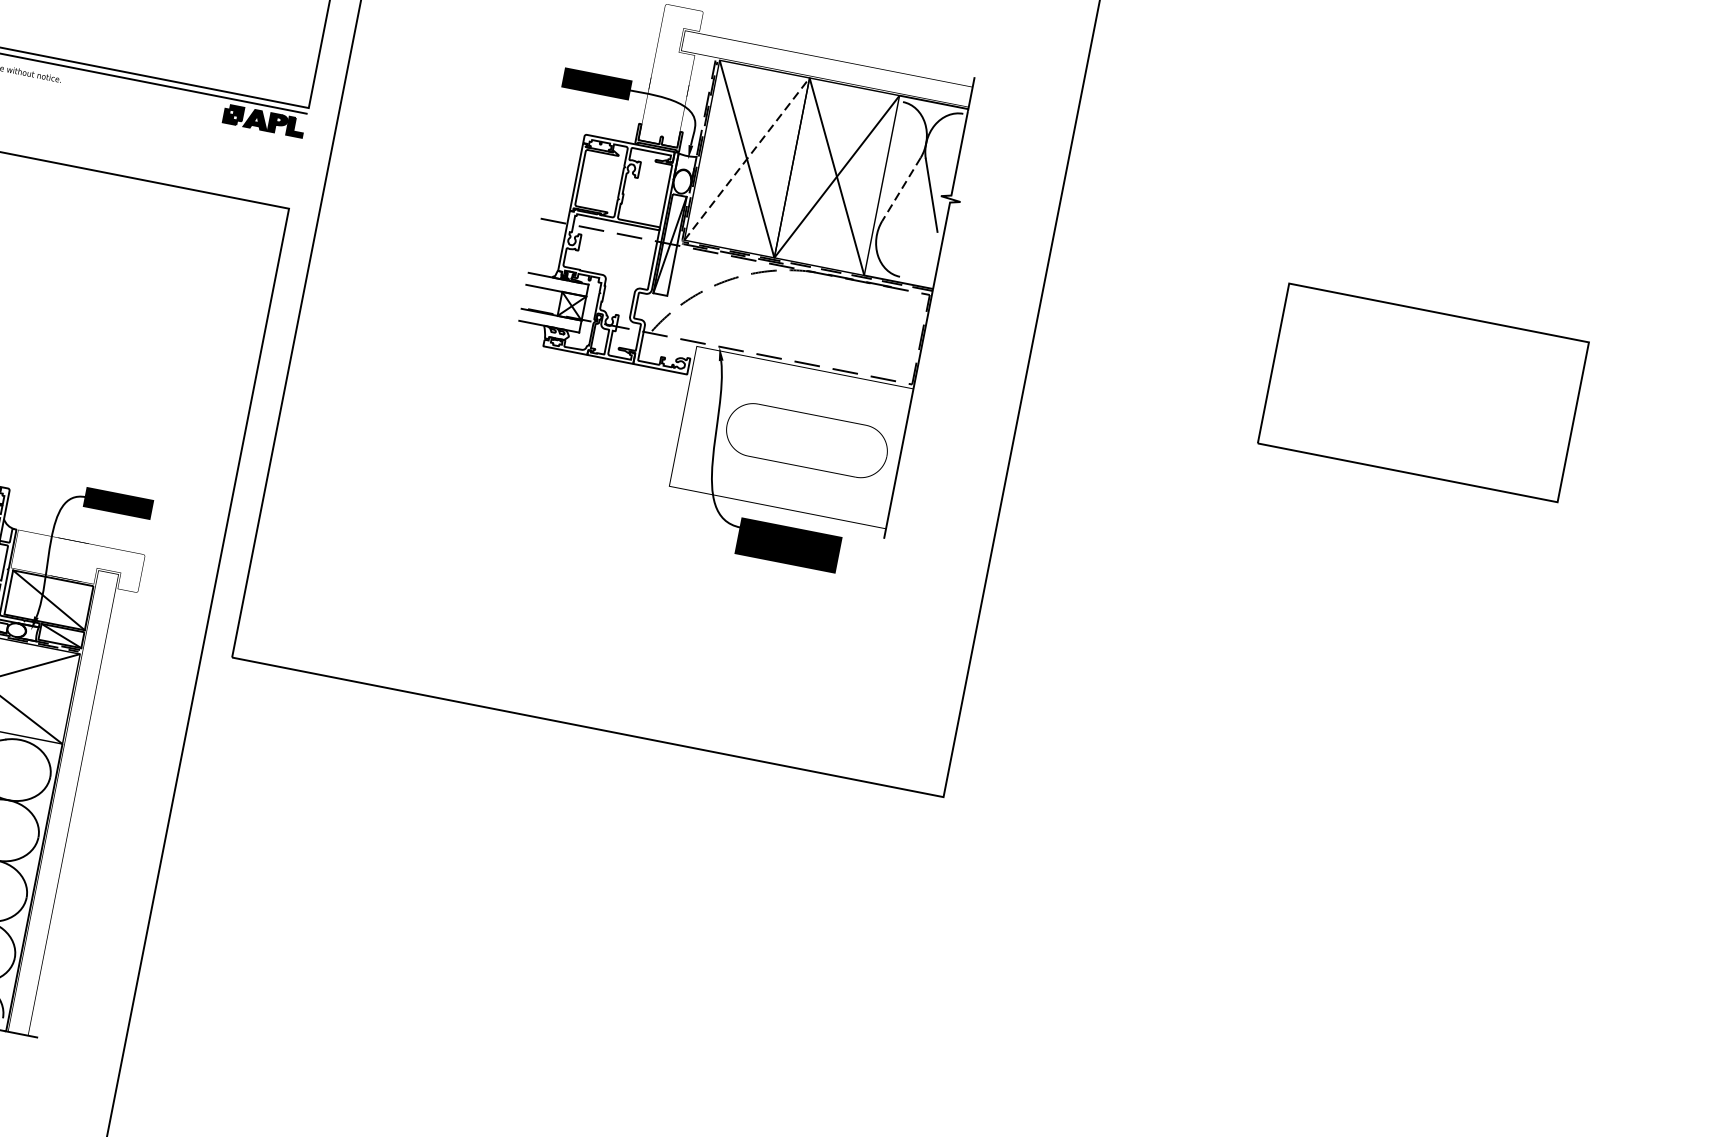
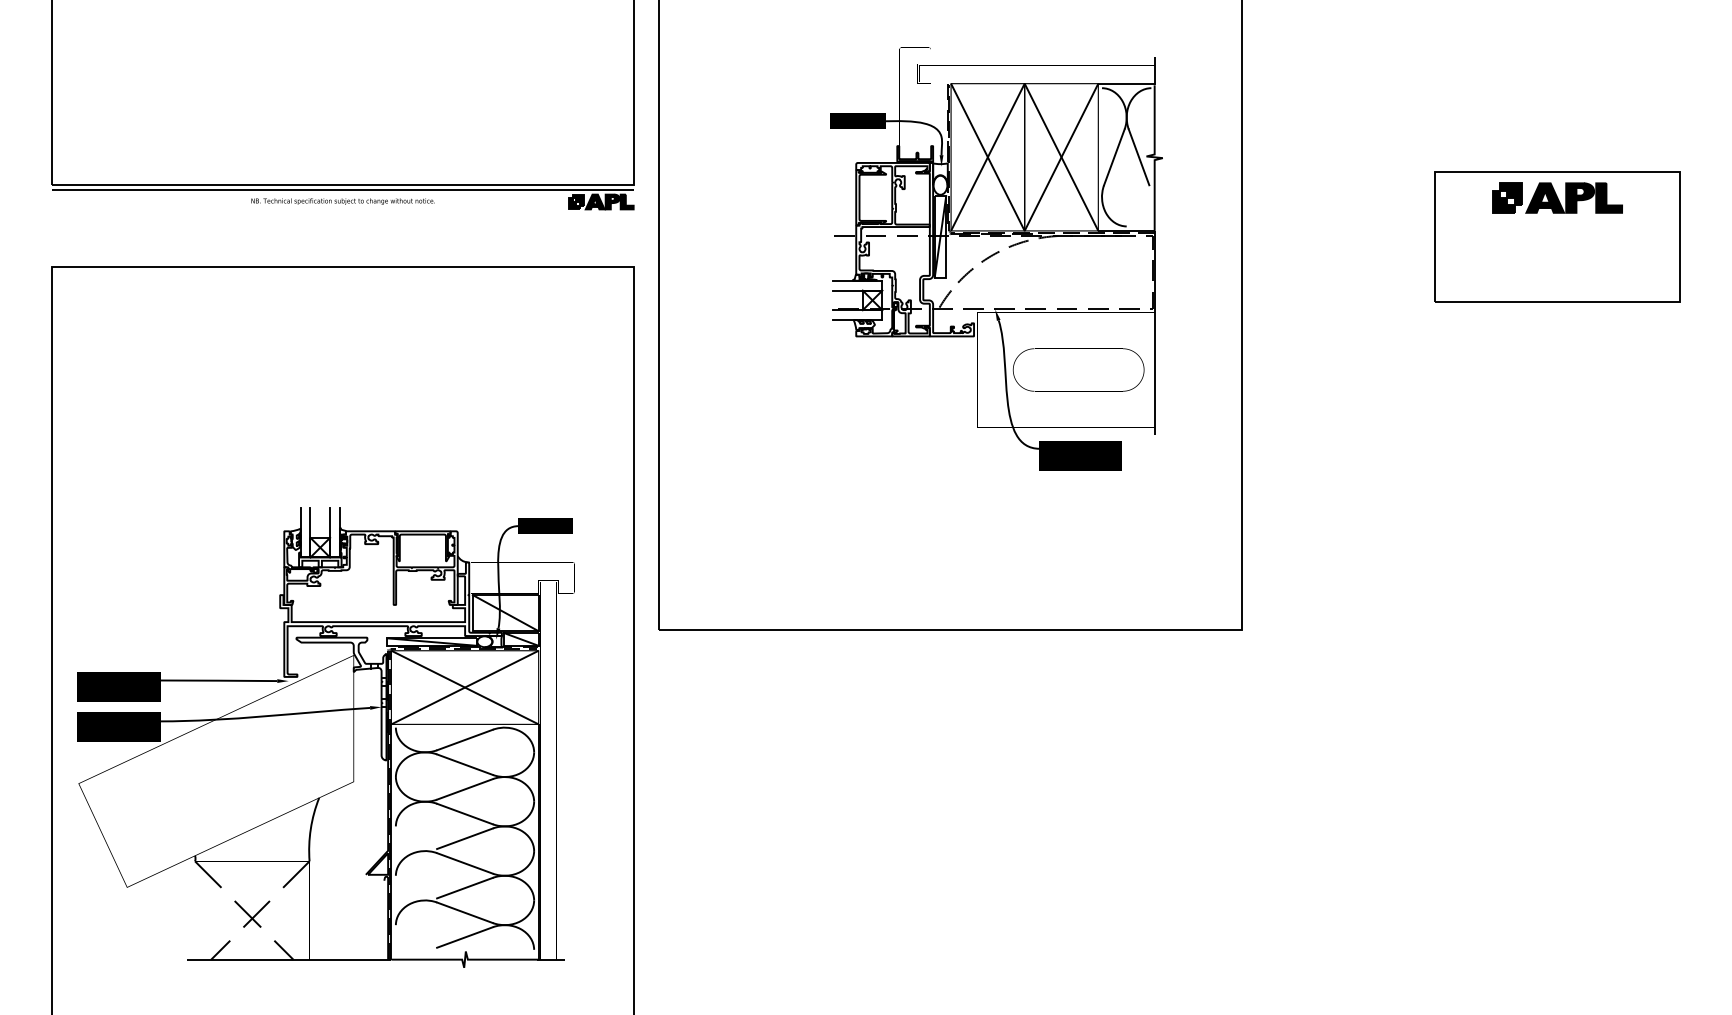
line: (747, 158) -> (988, 156), dashed -> solid
line: (901, 189) -> (1114, 157), dashed -> solid
part: (1433, 344) -> (1557, 197), added

